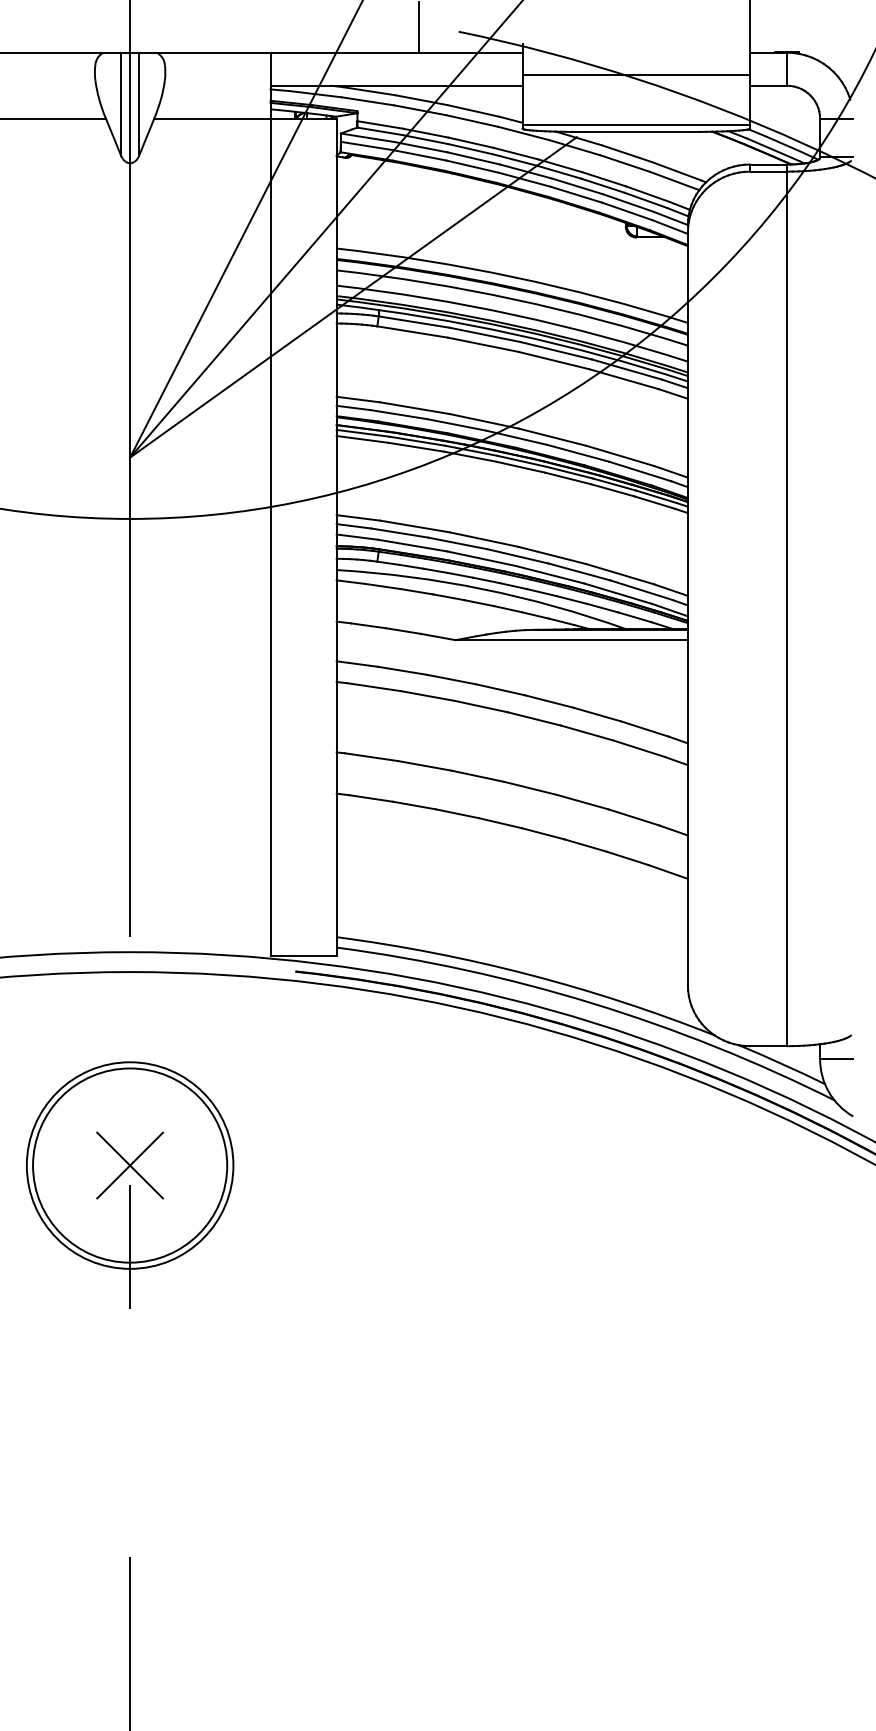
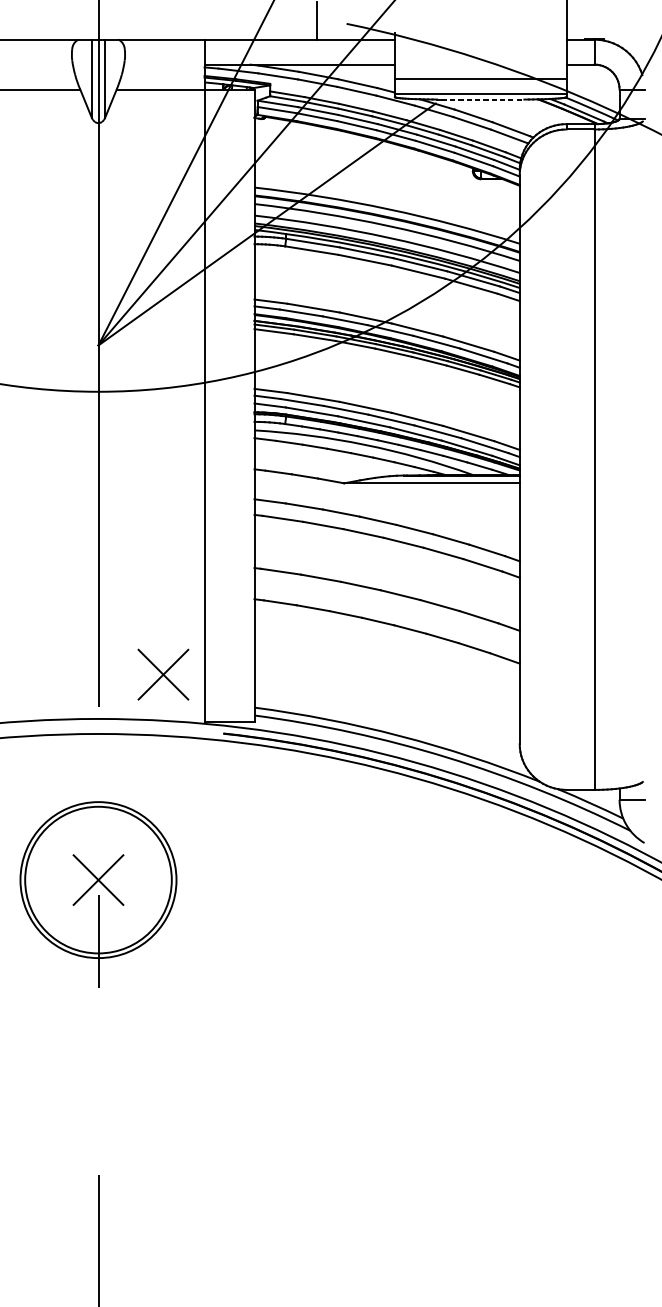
line: (635, 75) -> (480, 78), moved
line: (639, 132) -> (483, 99), solid -> dashed
part: (216, 893) -> (163, 674), added

